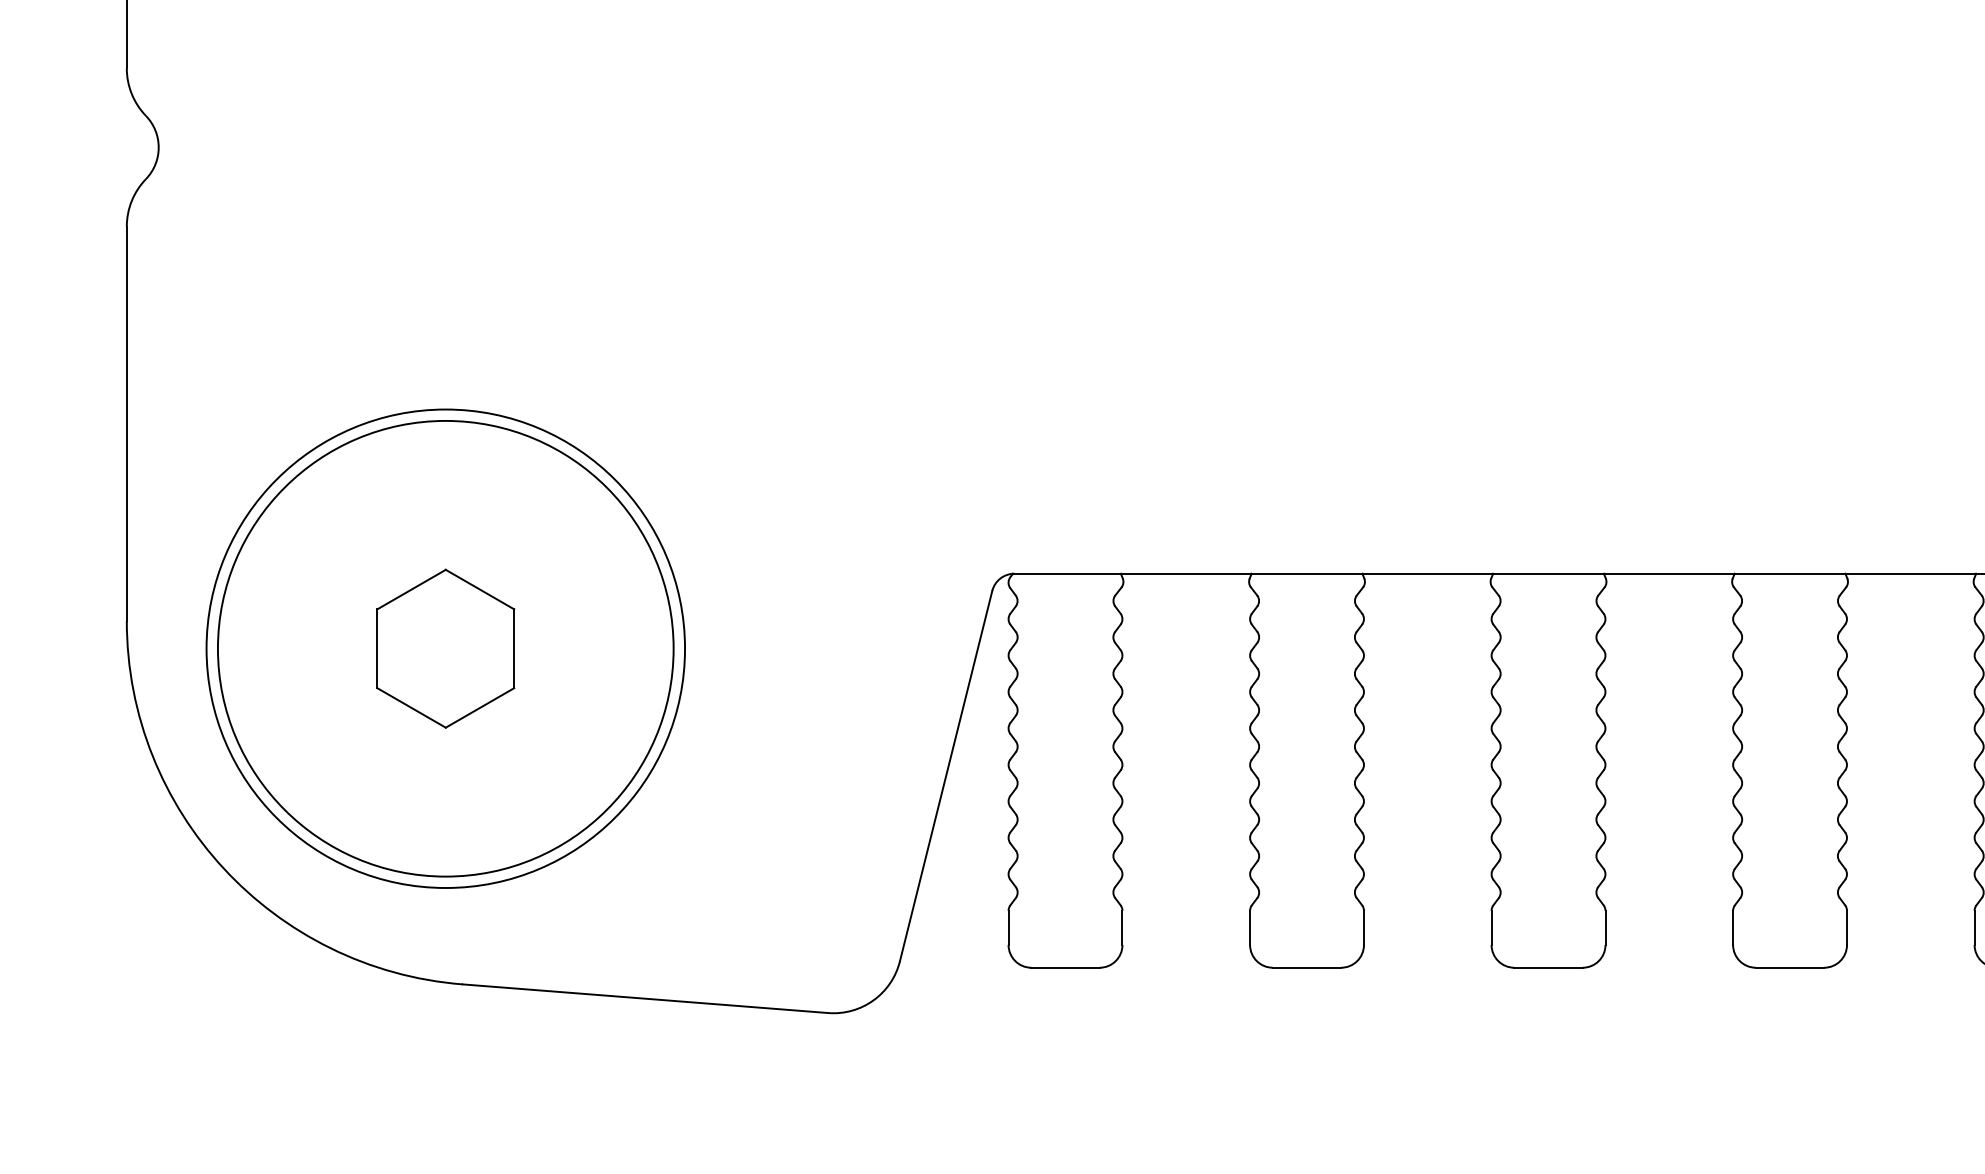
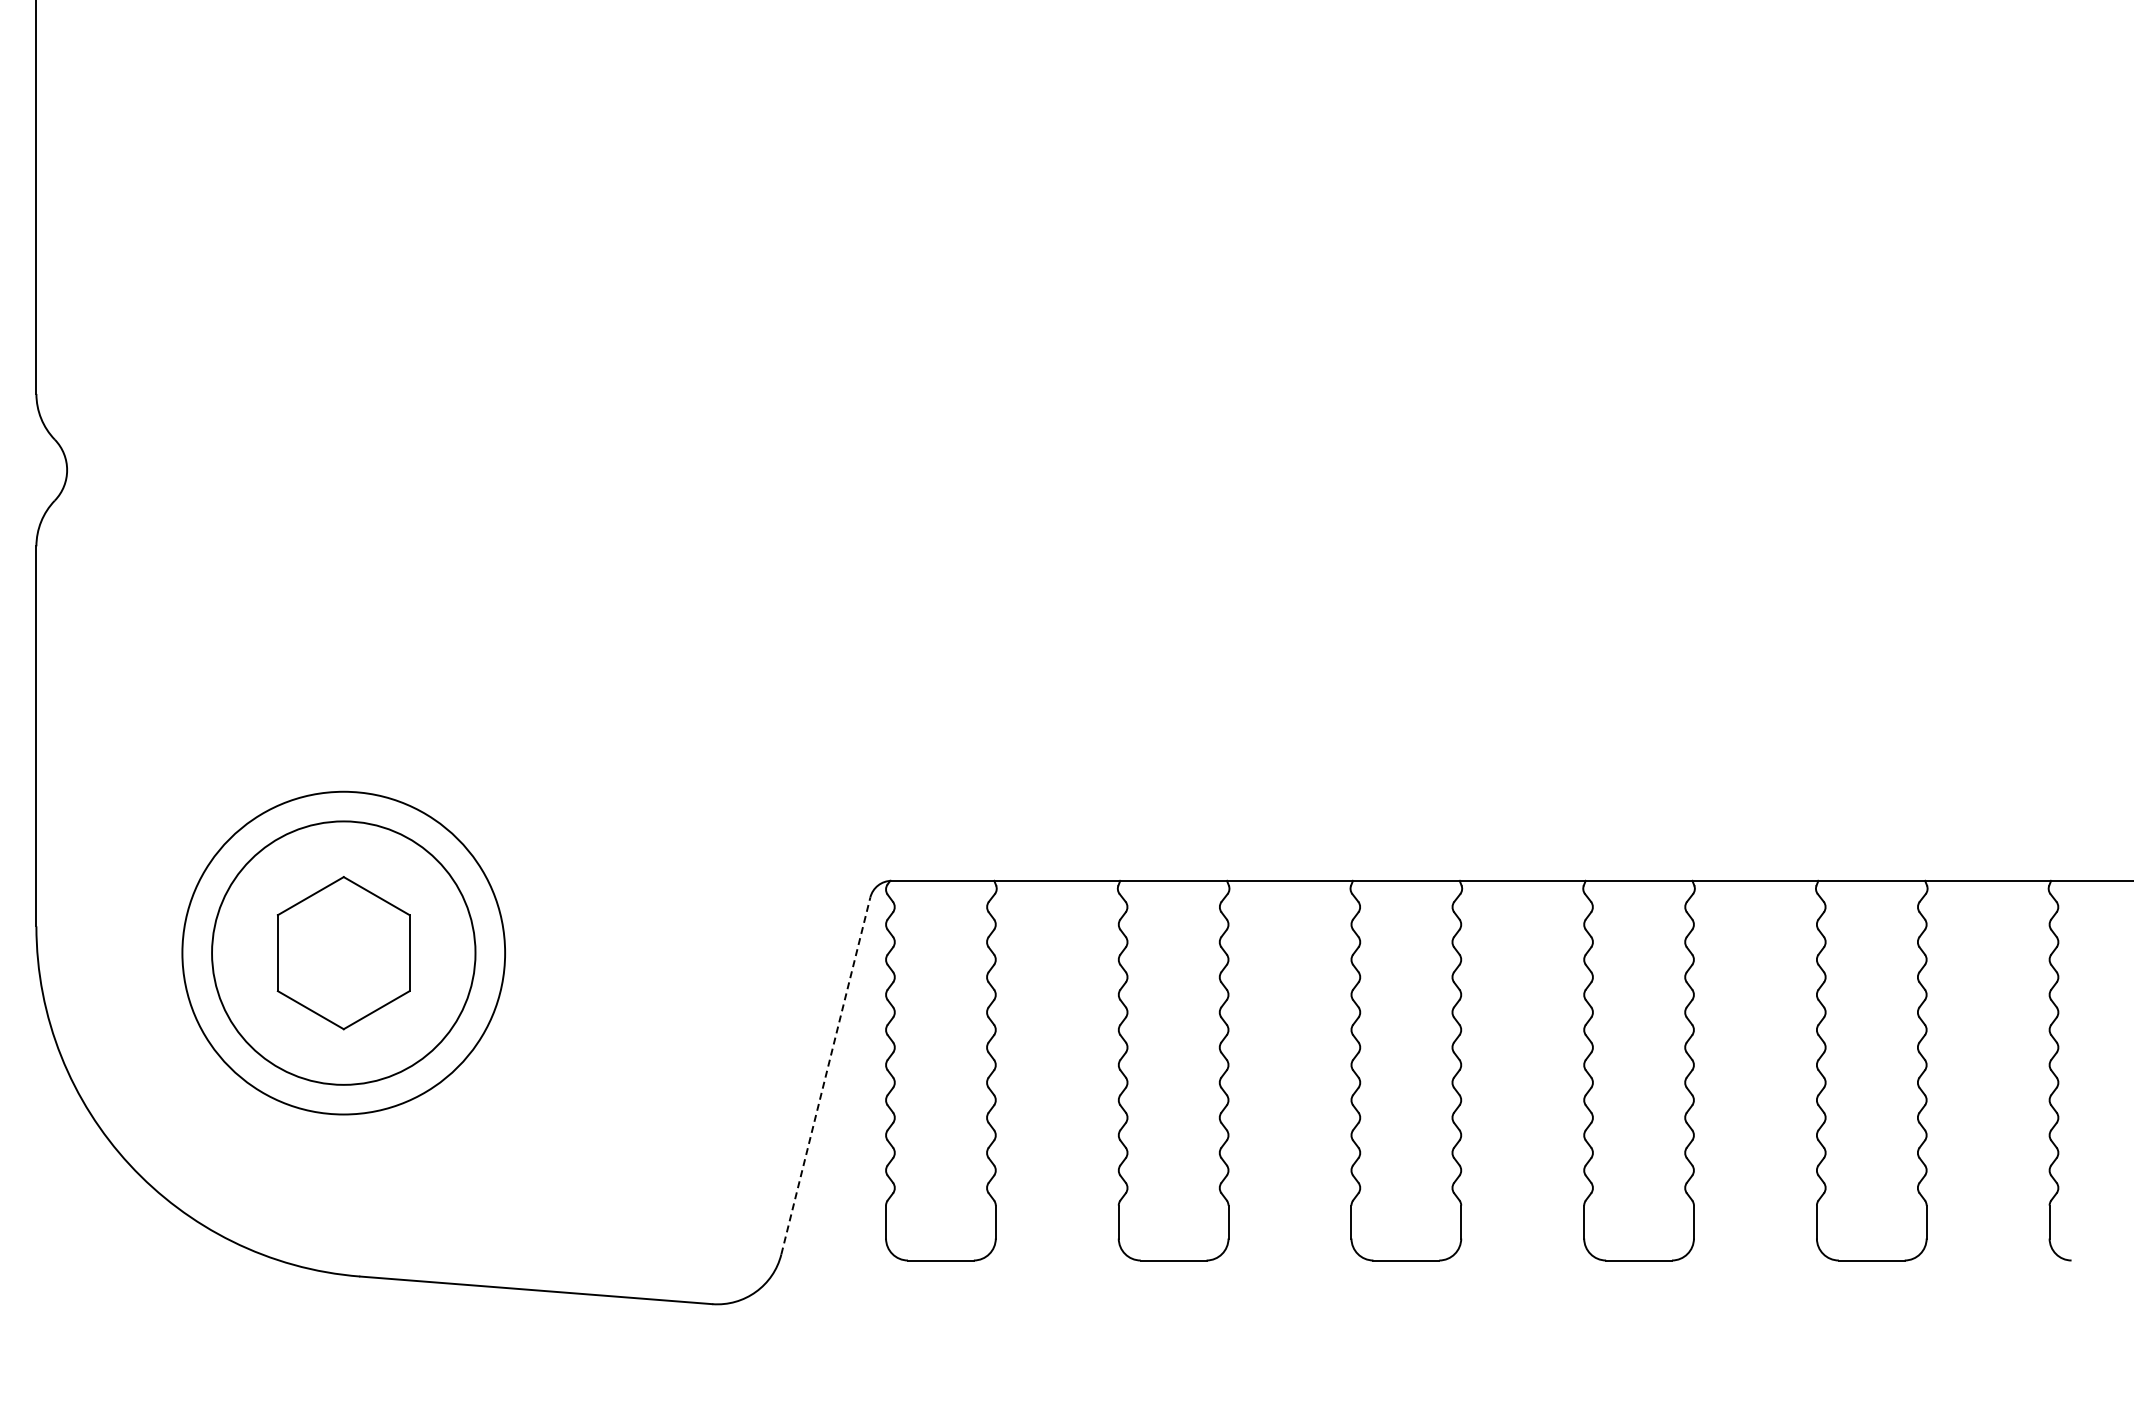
circle: (445, 648) -> (343, 952), size x0.6
circle: (445, 648) -> (343, 952), size x0.7
line: (945, 775) -> (825, 1075), solid -> dashed

